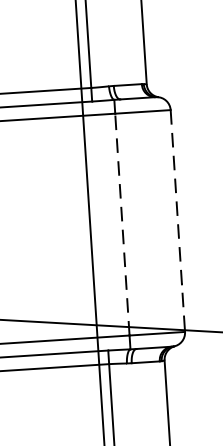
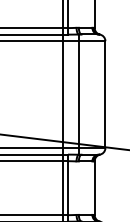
line: (178, 222) -> (105, 95), dashed -> solid
line: (121, 224) -> (78, 94), dashed -> solid

